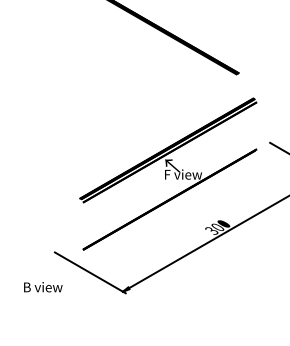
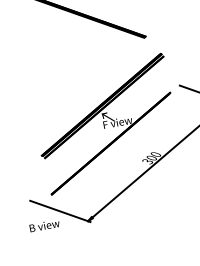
text: (43, 287) -> (44, 225), moved

